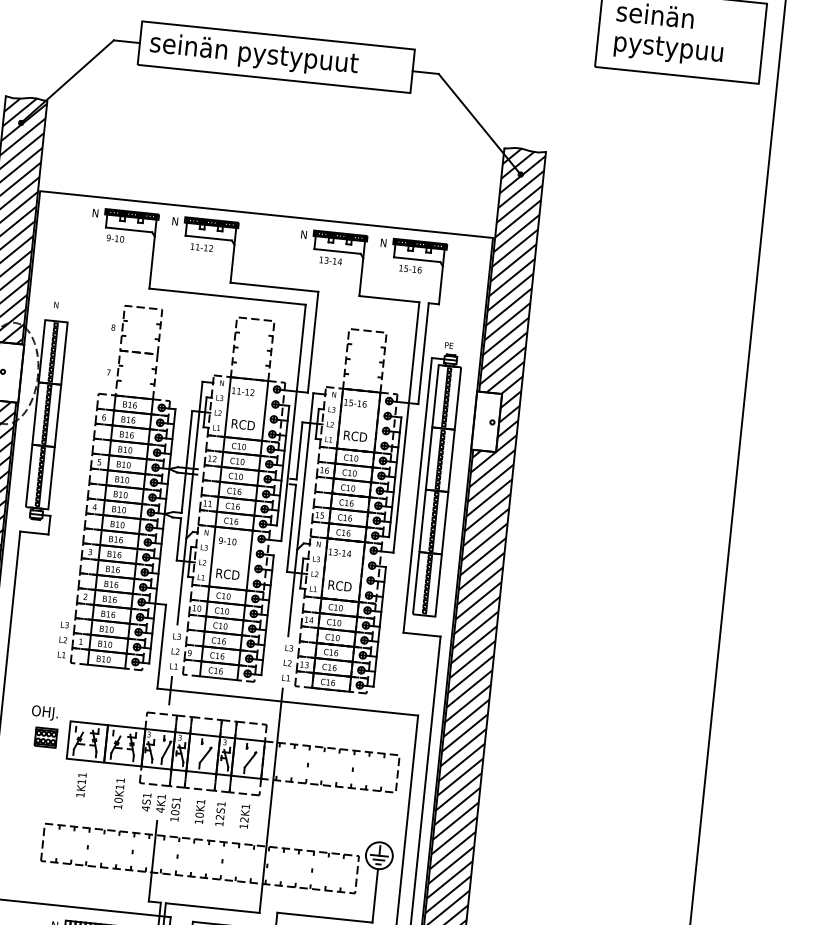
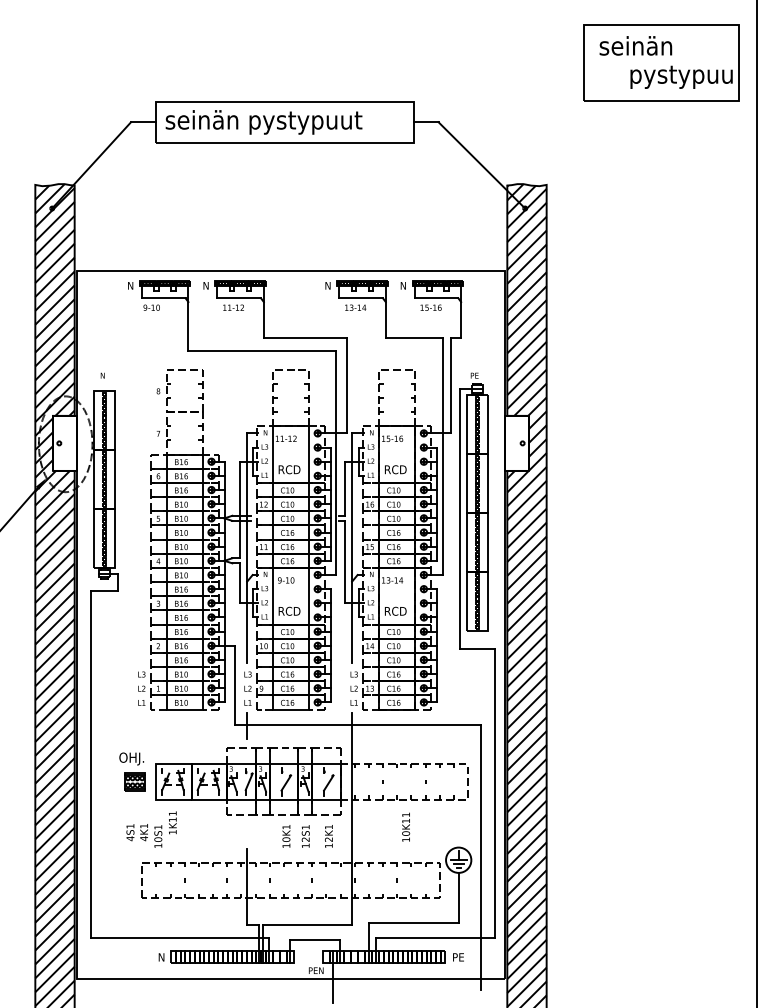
text: (668, 48) -> (681, 76), moved
text: (119, 792) -> (406, 826), moved
text: (161, 806) -> (144, 835), moved

